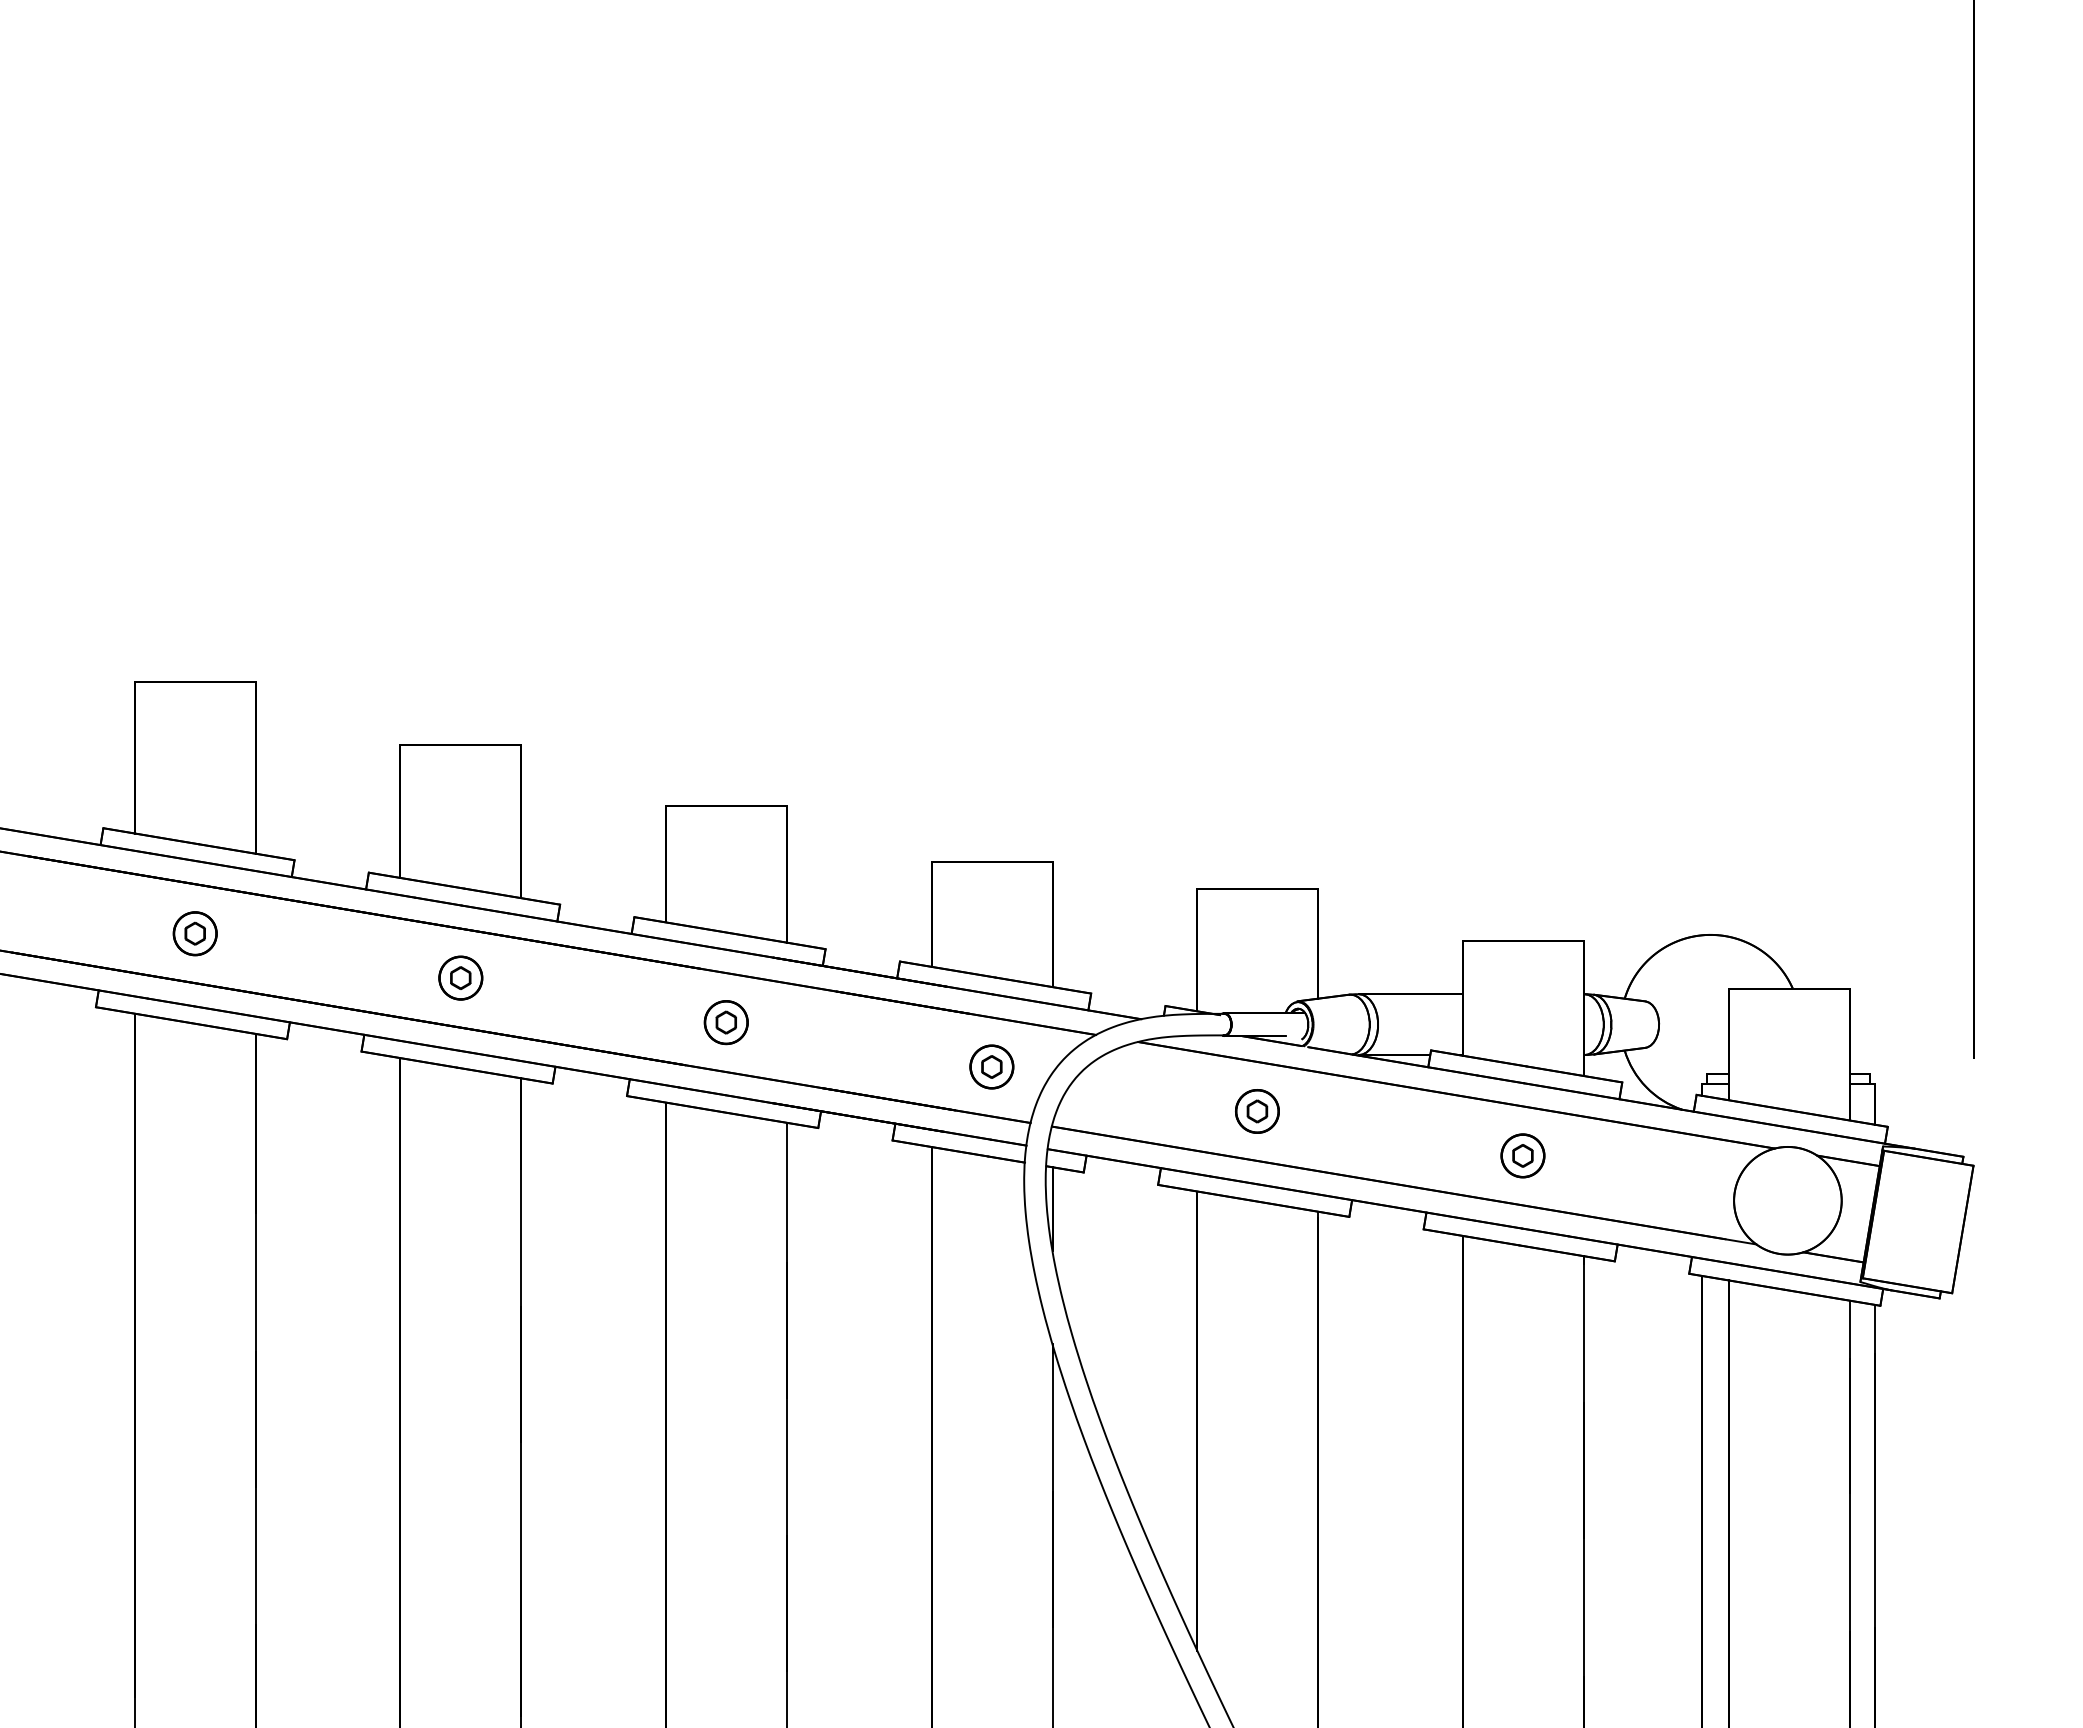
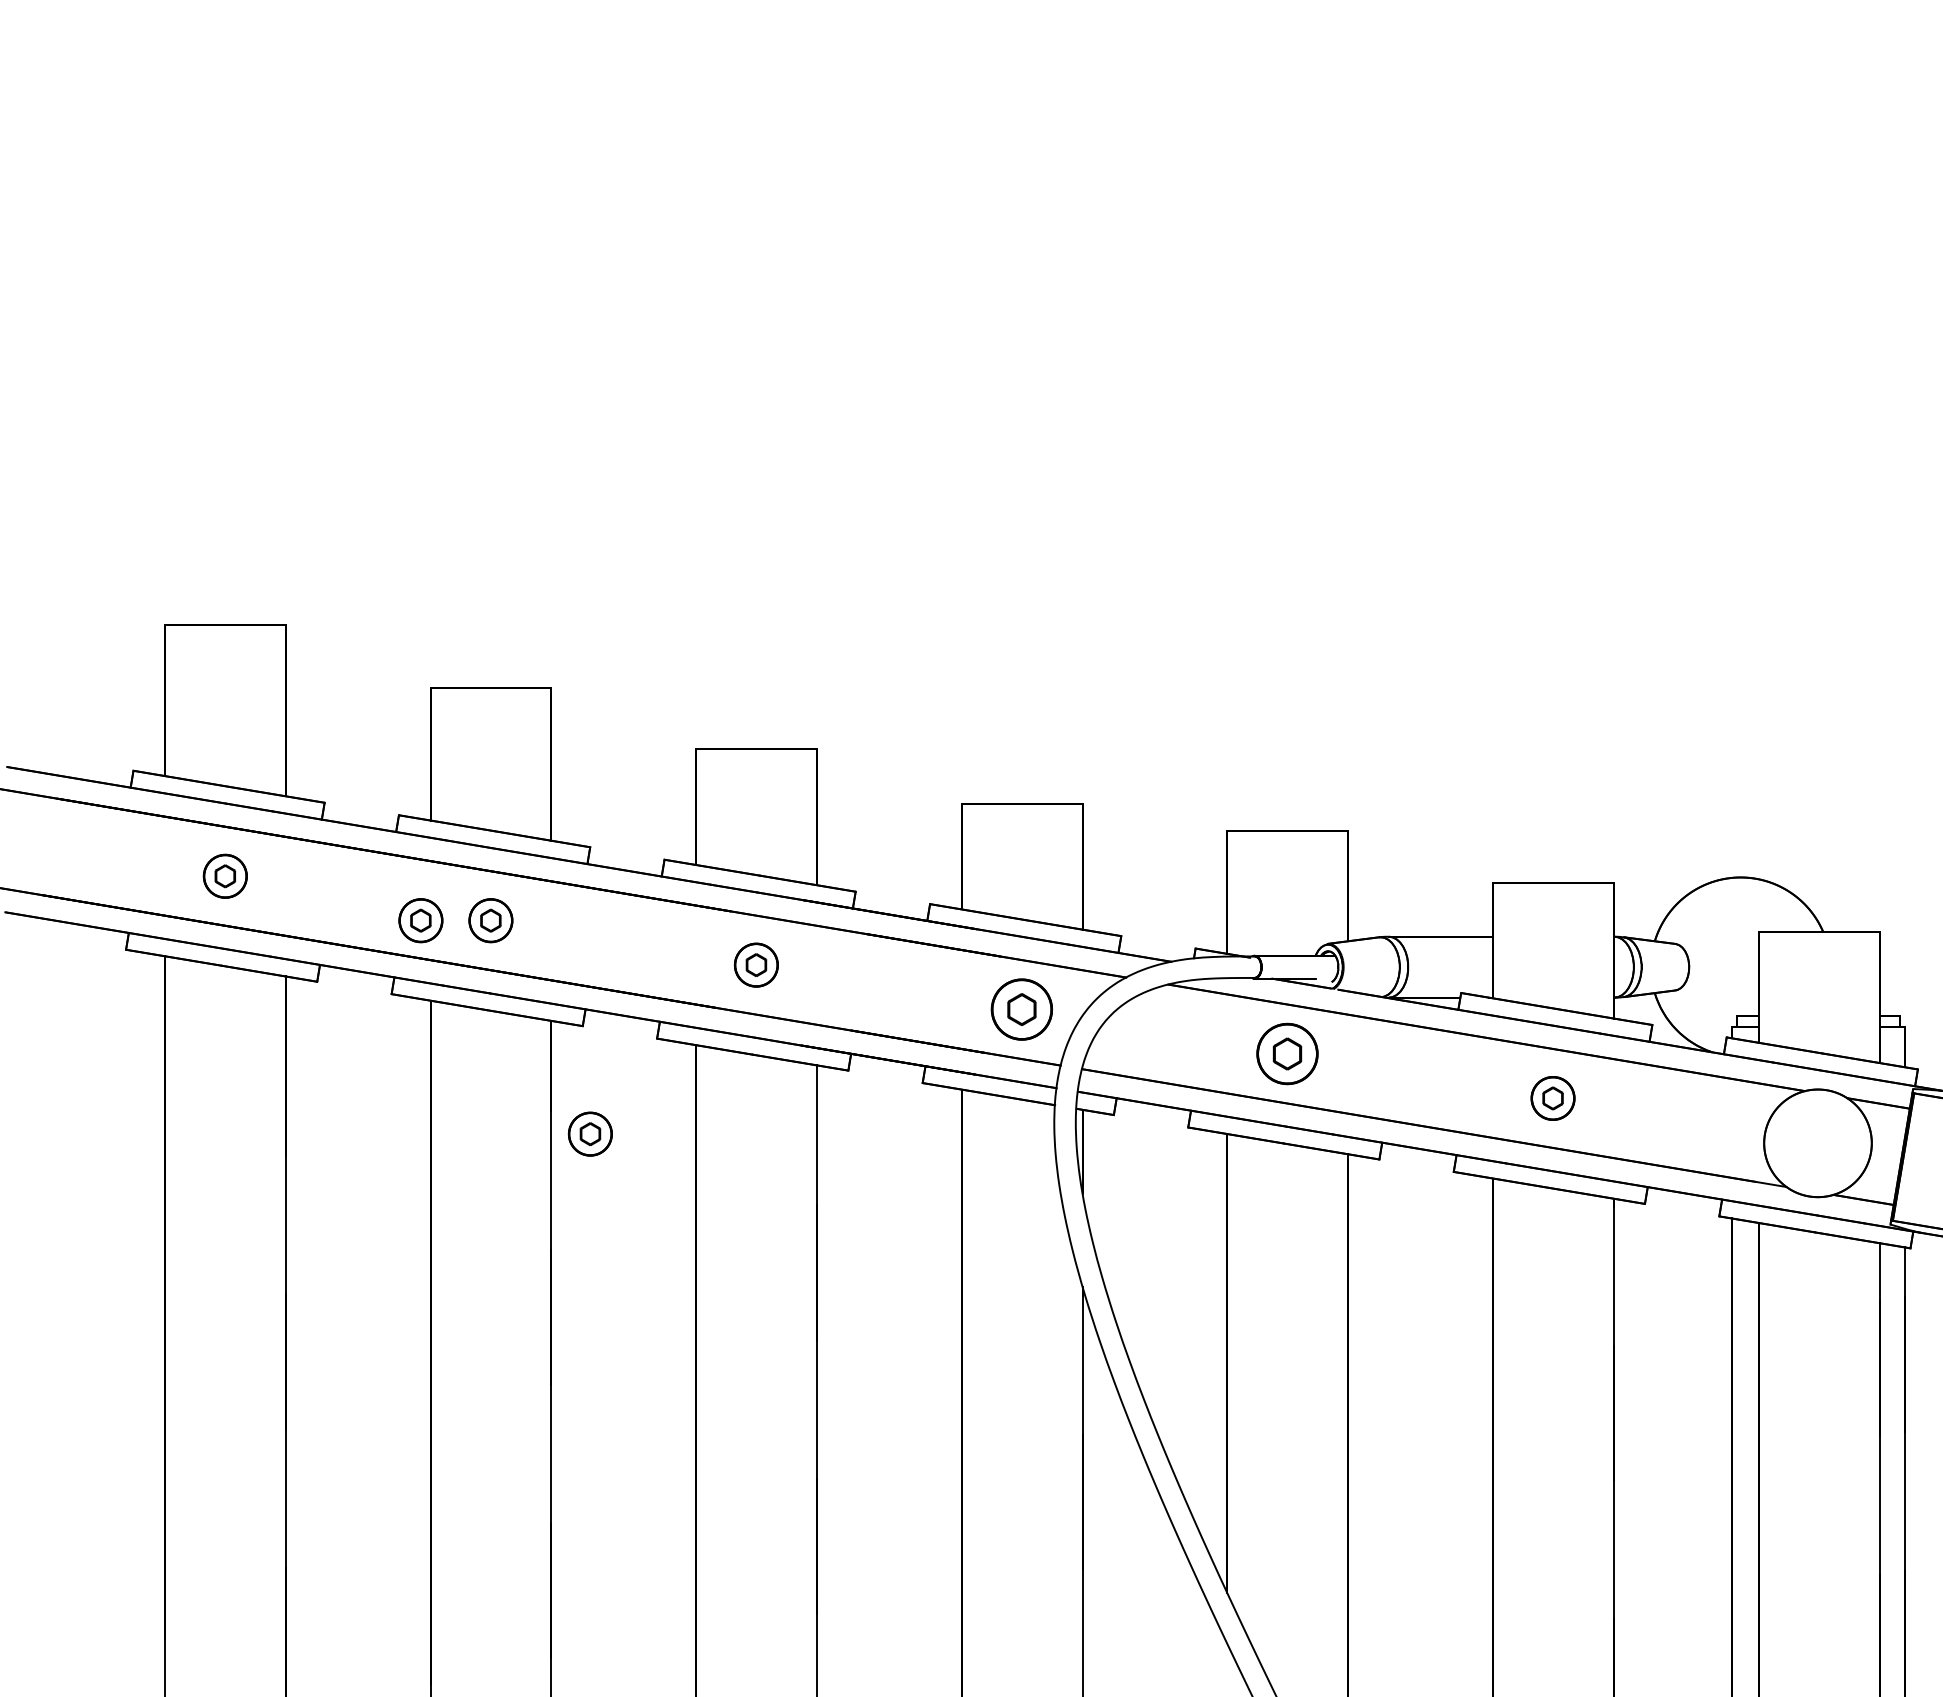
part: (390, 977) -> (420, 920), added
part: (991, 1066) -> (1021, 1009), size x1.4
part: (1257, 1111) -> (1287, 1054), size x1.4
part: (559, 1191) -> (589, 1134), added

